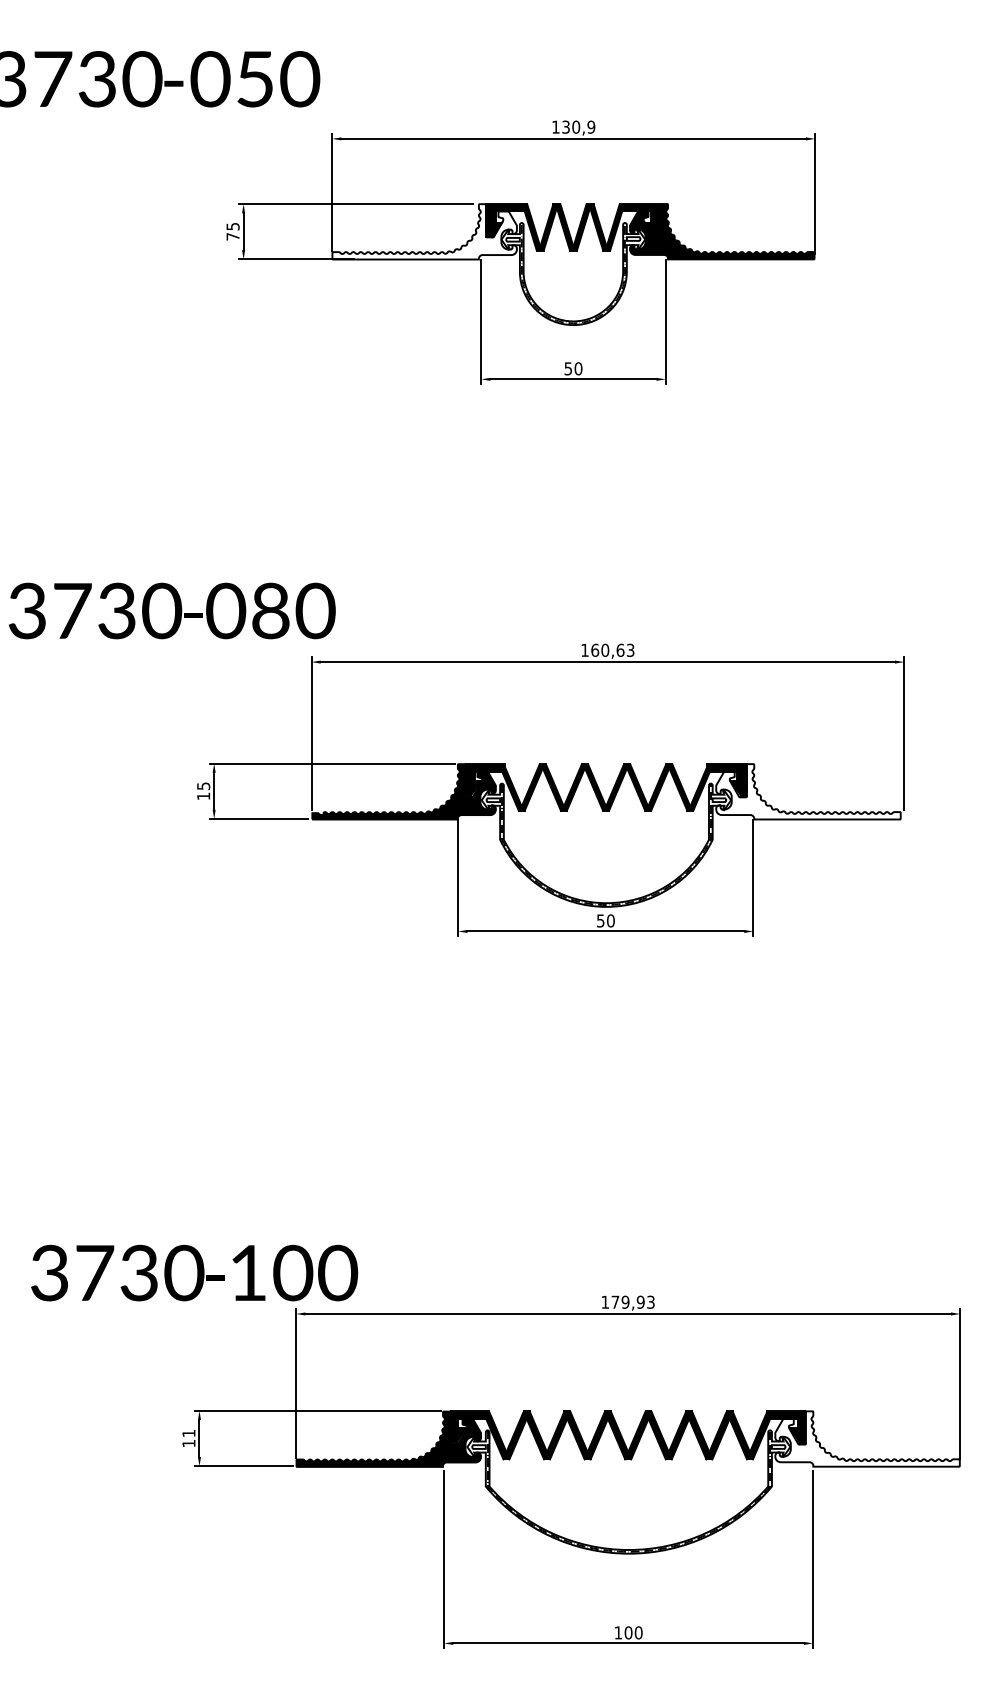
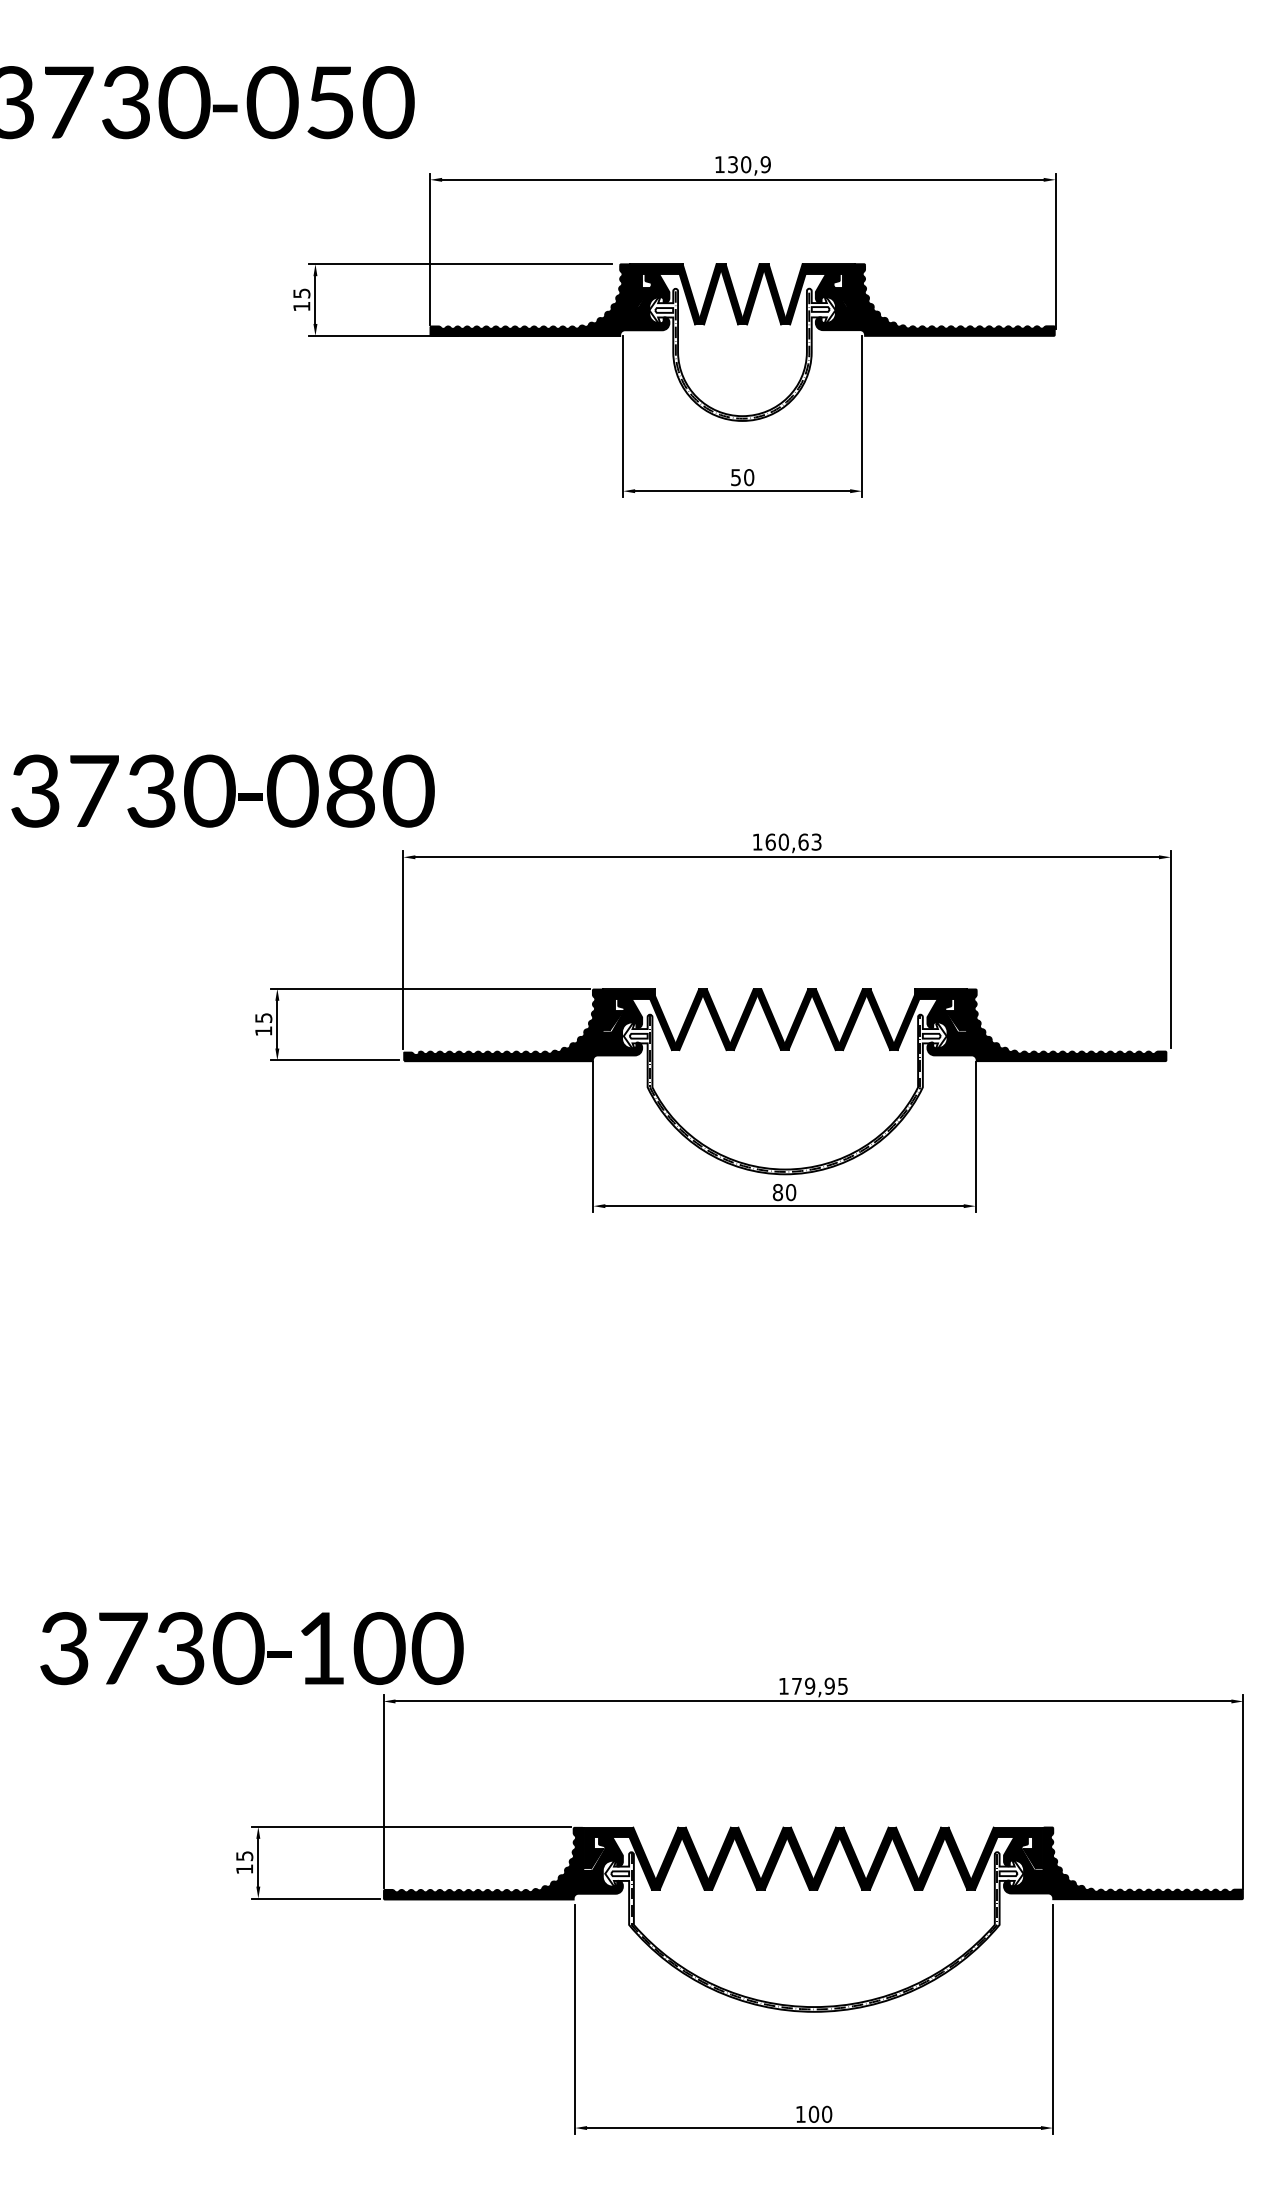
fill: (424, 231) -> (549, 299), added
text: (232, 236) -> (301, 306), 75 -> 15
fill: (808, 791) -> (1046, 1024), added
text: (600, 920) -> (777, 1191), 50 -> 80
text: (650, 1301) -> (842, 1685), 179,93 -> 179,95
text: (188, 1433) -> (244, 1856), 11 -> 15
fill: (867, 1438) -> (1123, 1862), added

